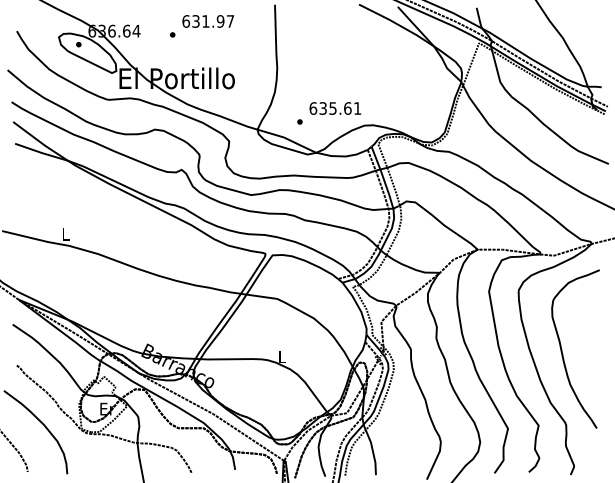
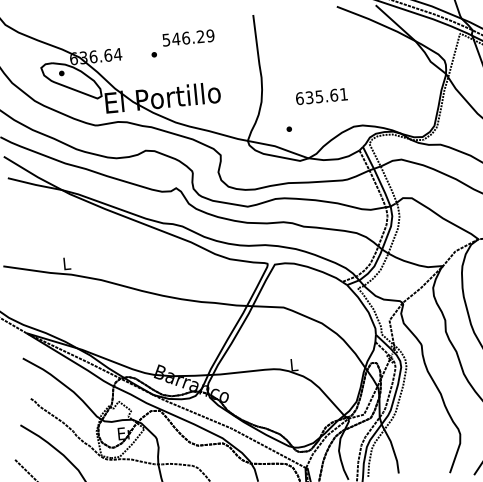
text: (208, 21) -> (188, 37), 631.97 -> 546.29
text: (335, 108) -> (321, 96), moved

